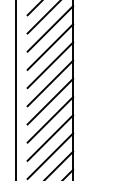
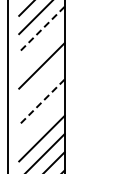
line: (50, 47) -> (42, 29), solid -> dashed
line: (50, 65) -> (42, 47), removed
line: (50, 101) -> (42, 83), removed
line: (50, 120) -> (42, 102), solid -> dashed
line: (50, 137) -> (42, 119), removed

